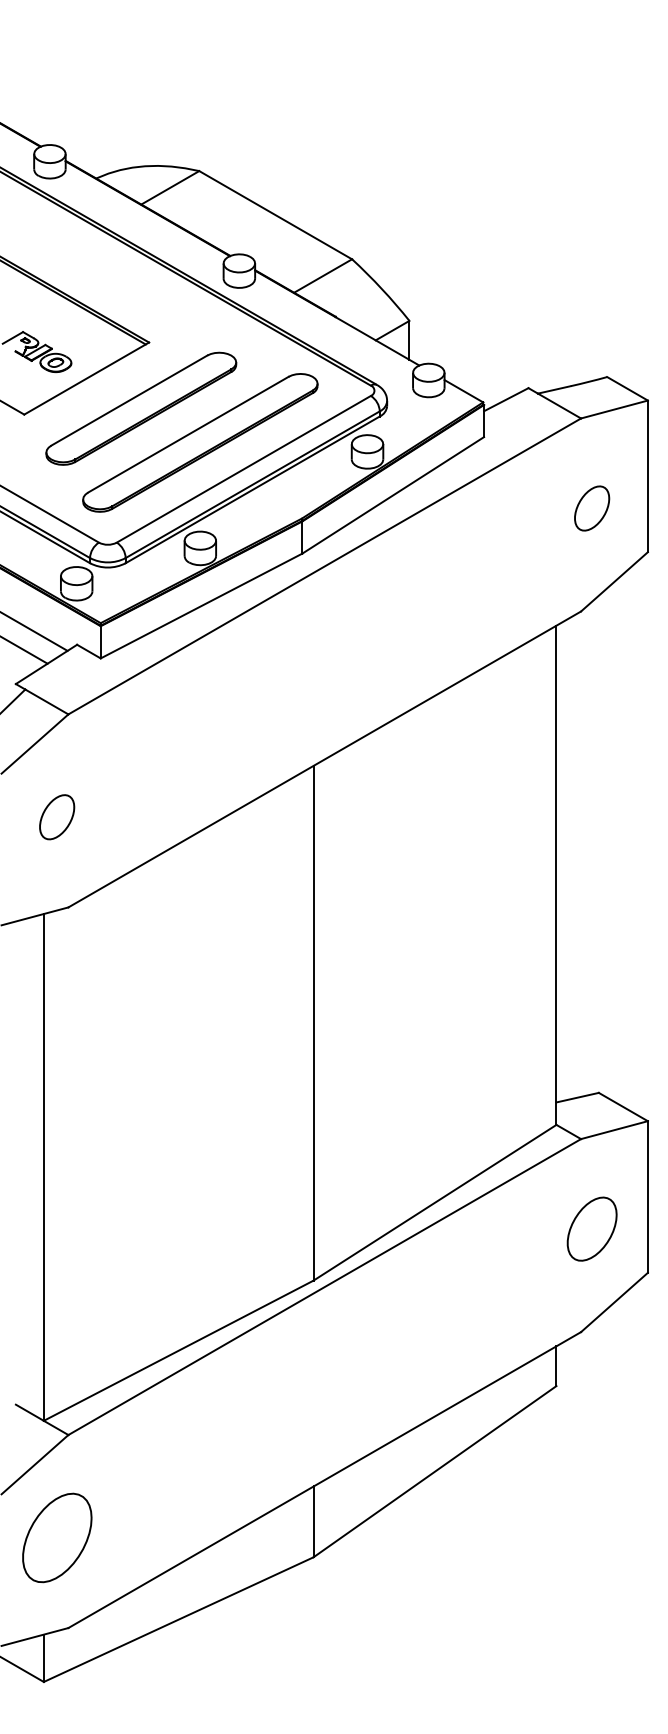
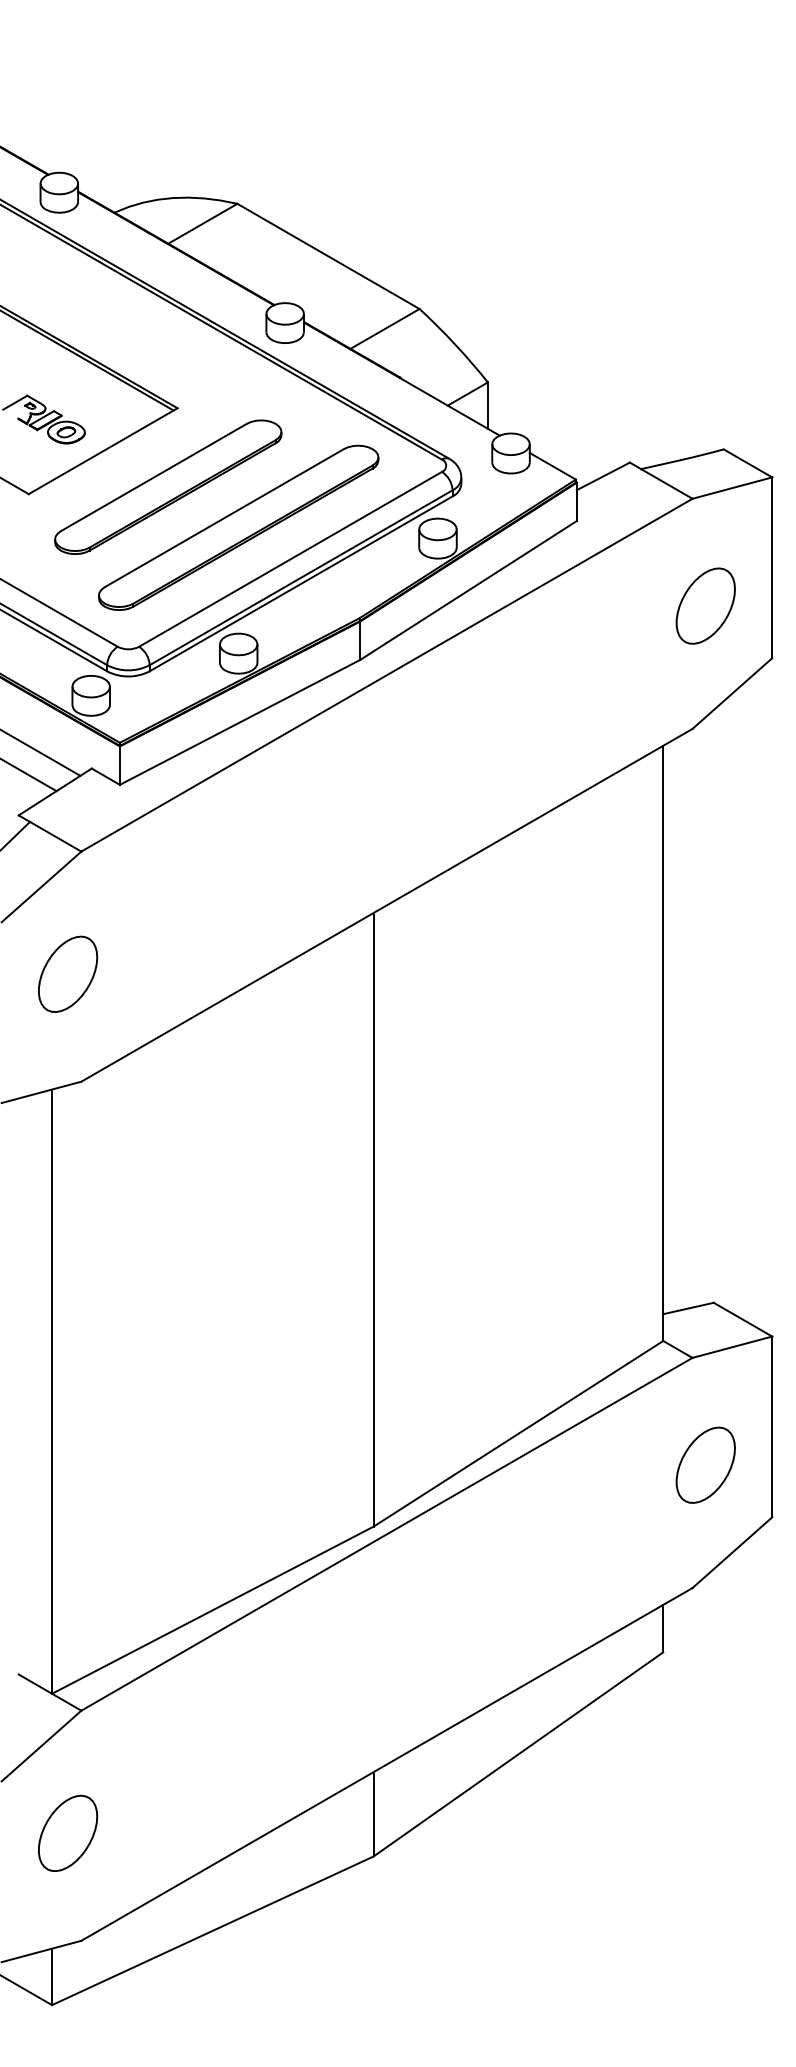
part: (591, 508) -> (704, 606), size x1.43
part: (56, 816) -> (67, 973), size x1.43
part: (56, 1537) -> (67, 1832), size x0.71

